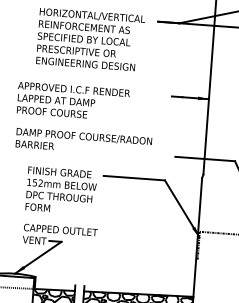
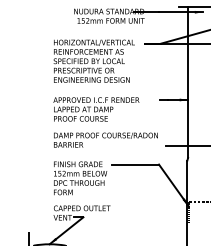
text: (73, 101) -> (96, 109), moved
text: (83, 141) -> (105, 139), moved

